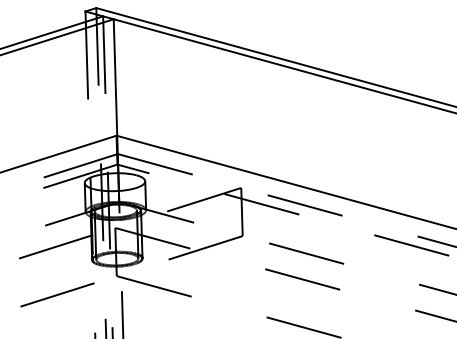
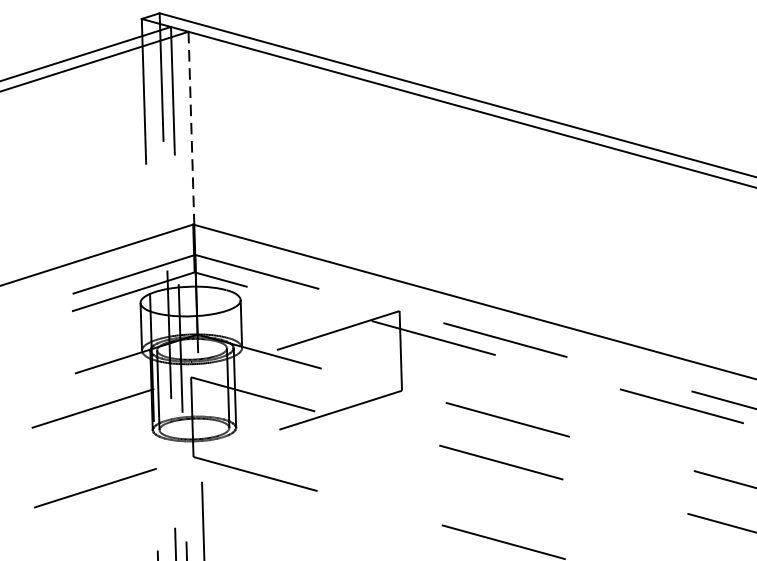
line: (115, 77) -> (191, 128), solid -> dashed

